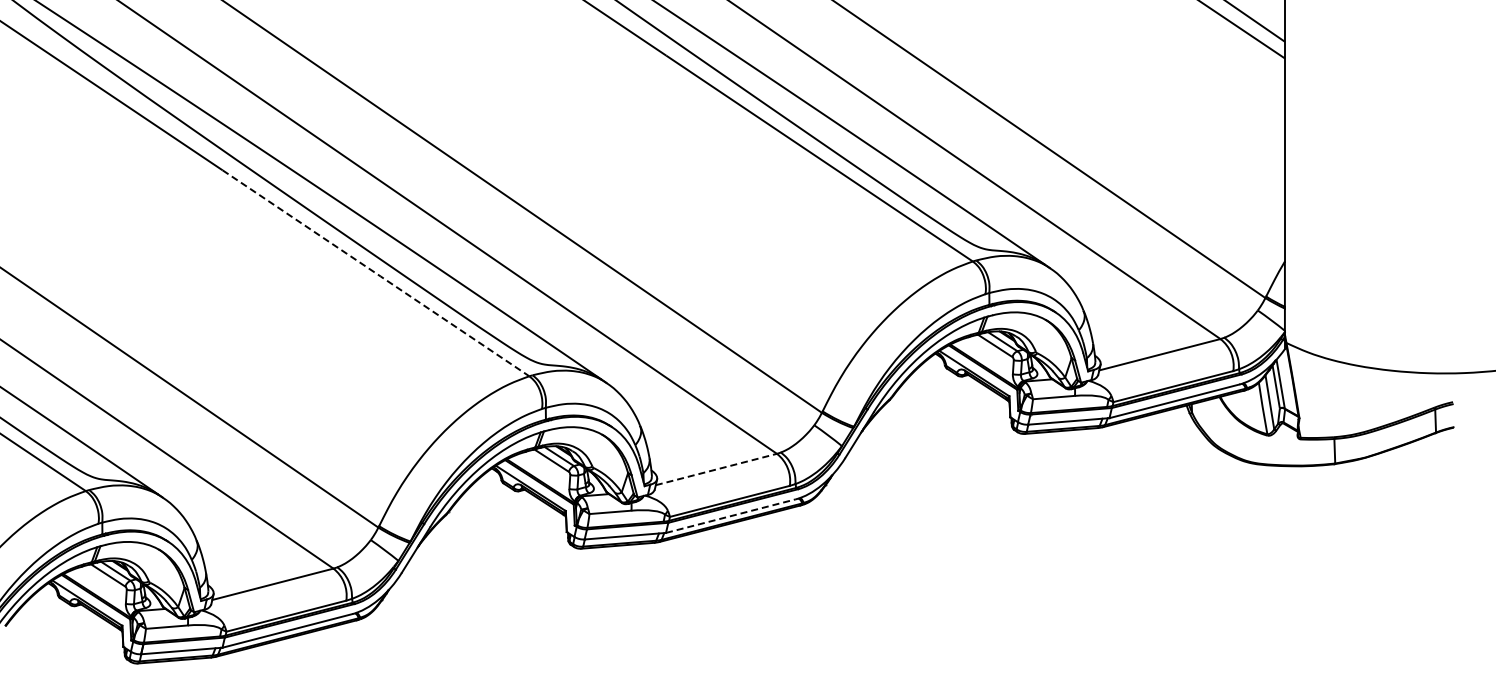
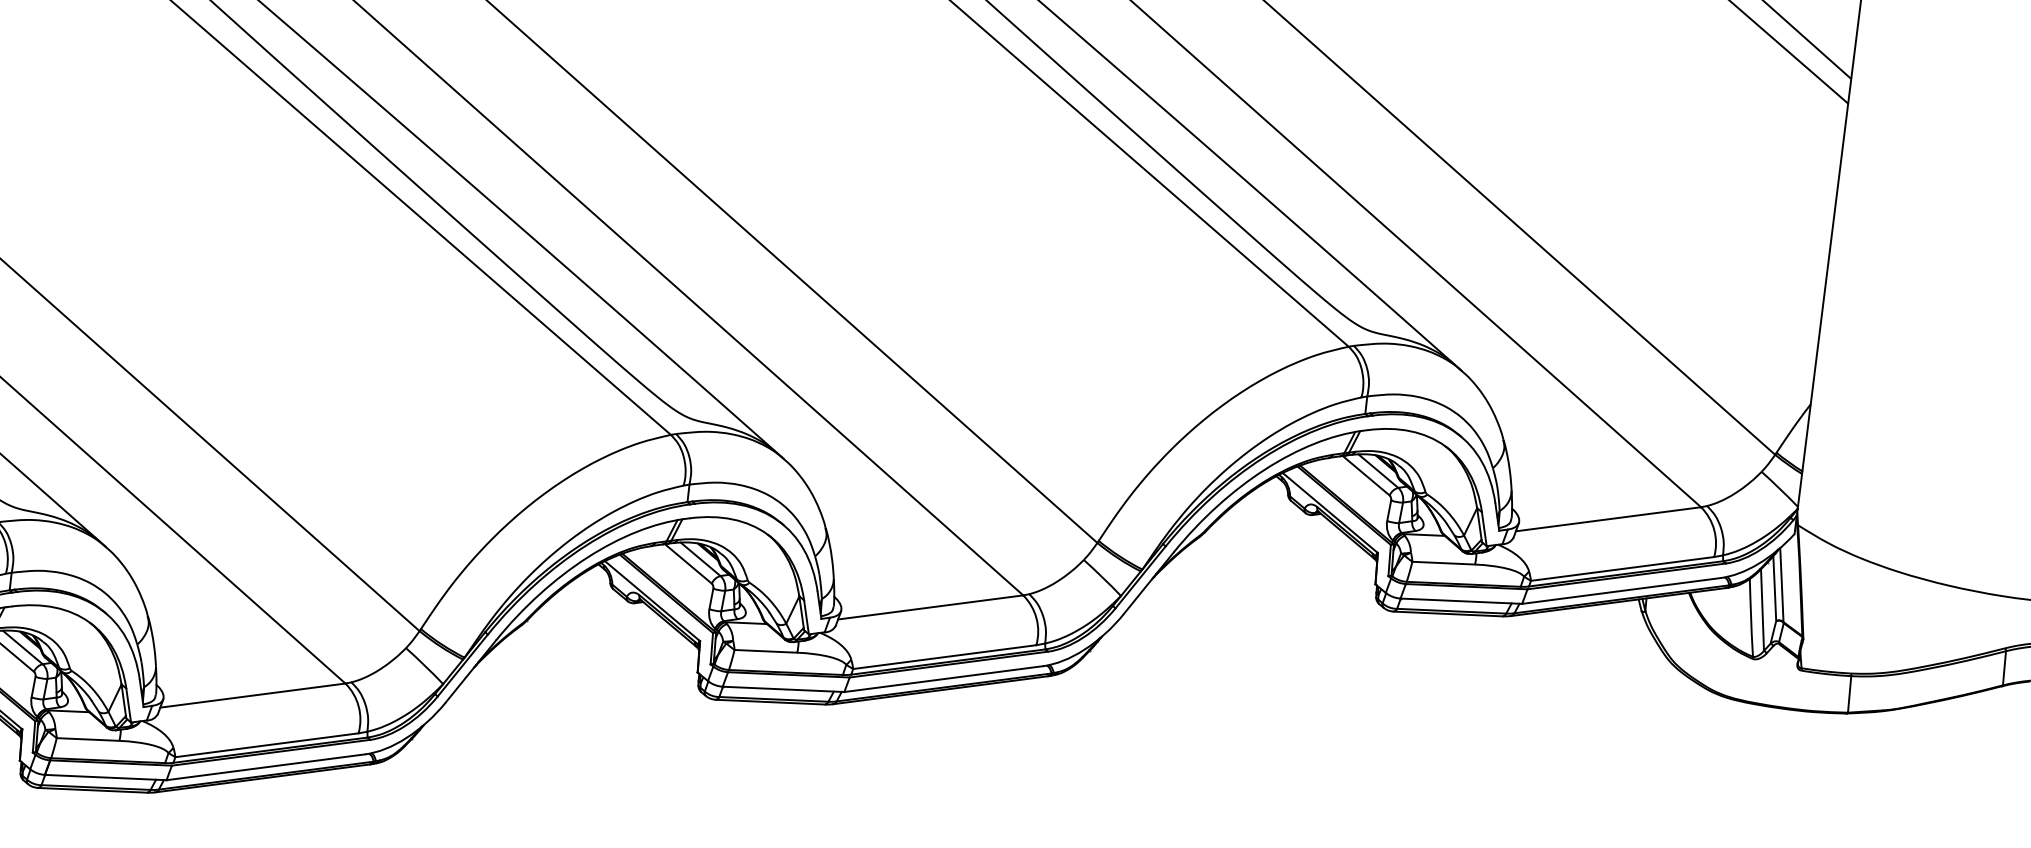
line: (376, 273) -> (463, 254), dashed -> solid
line: (716, 469) -> (930, 607), dashed -> solid
line: (731, 516) -> (944, 679), dashed -> solid

